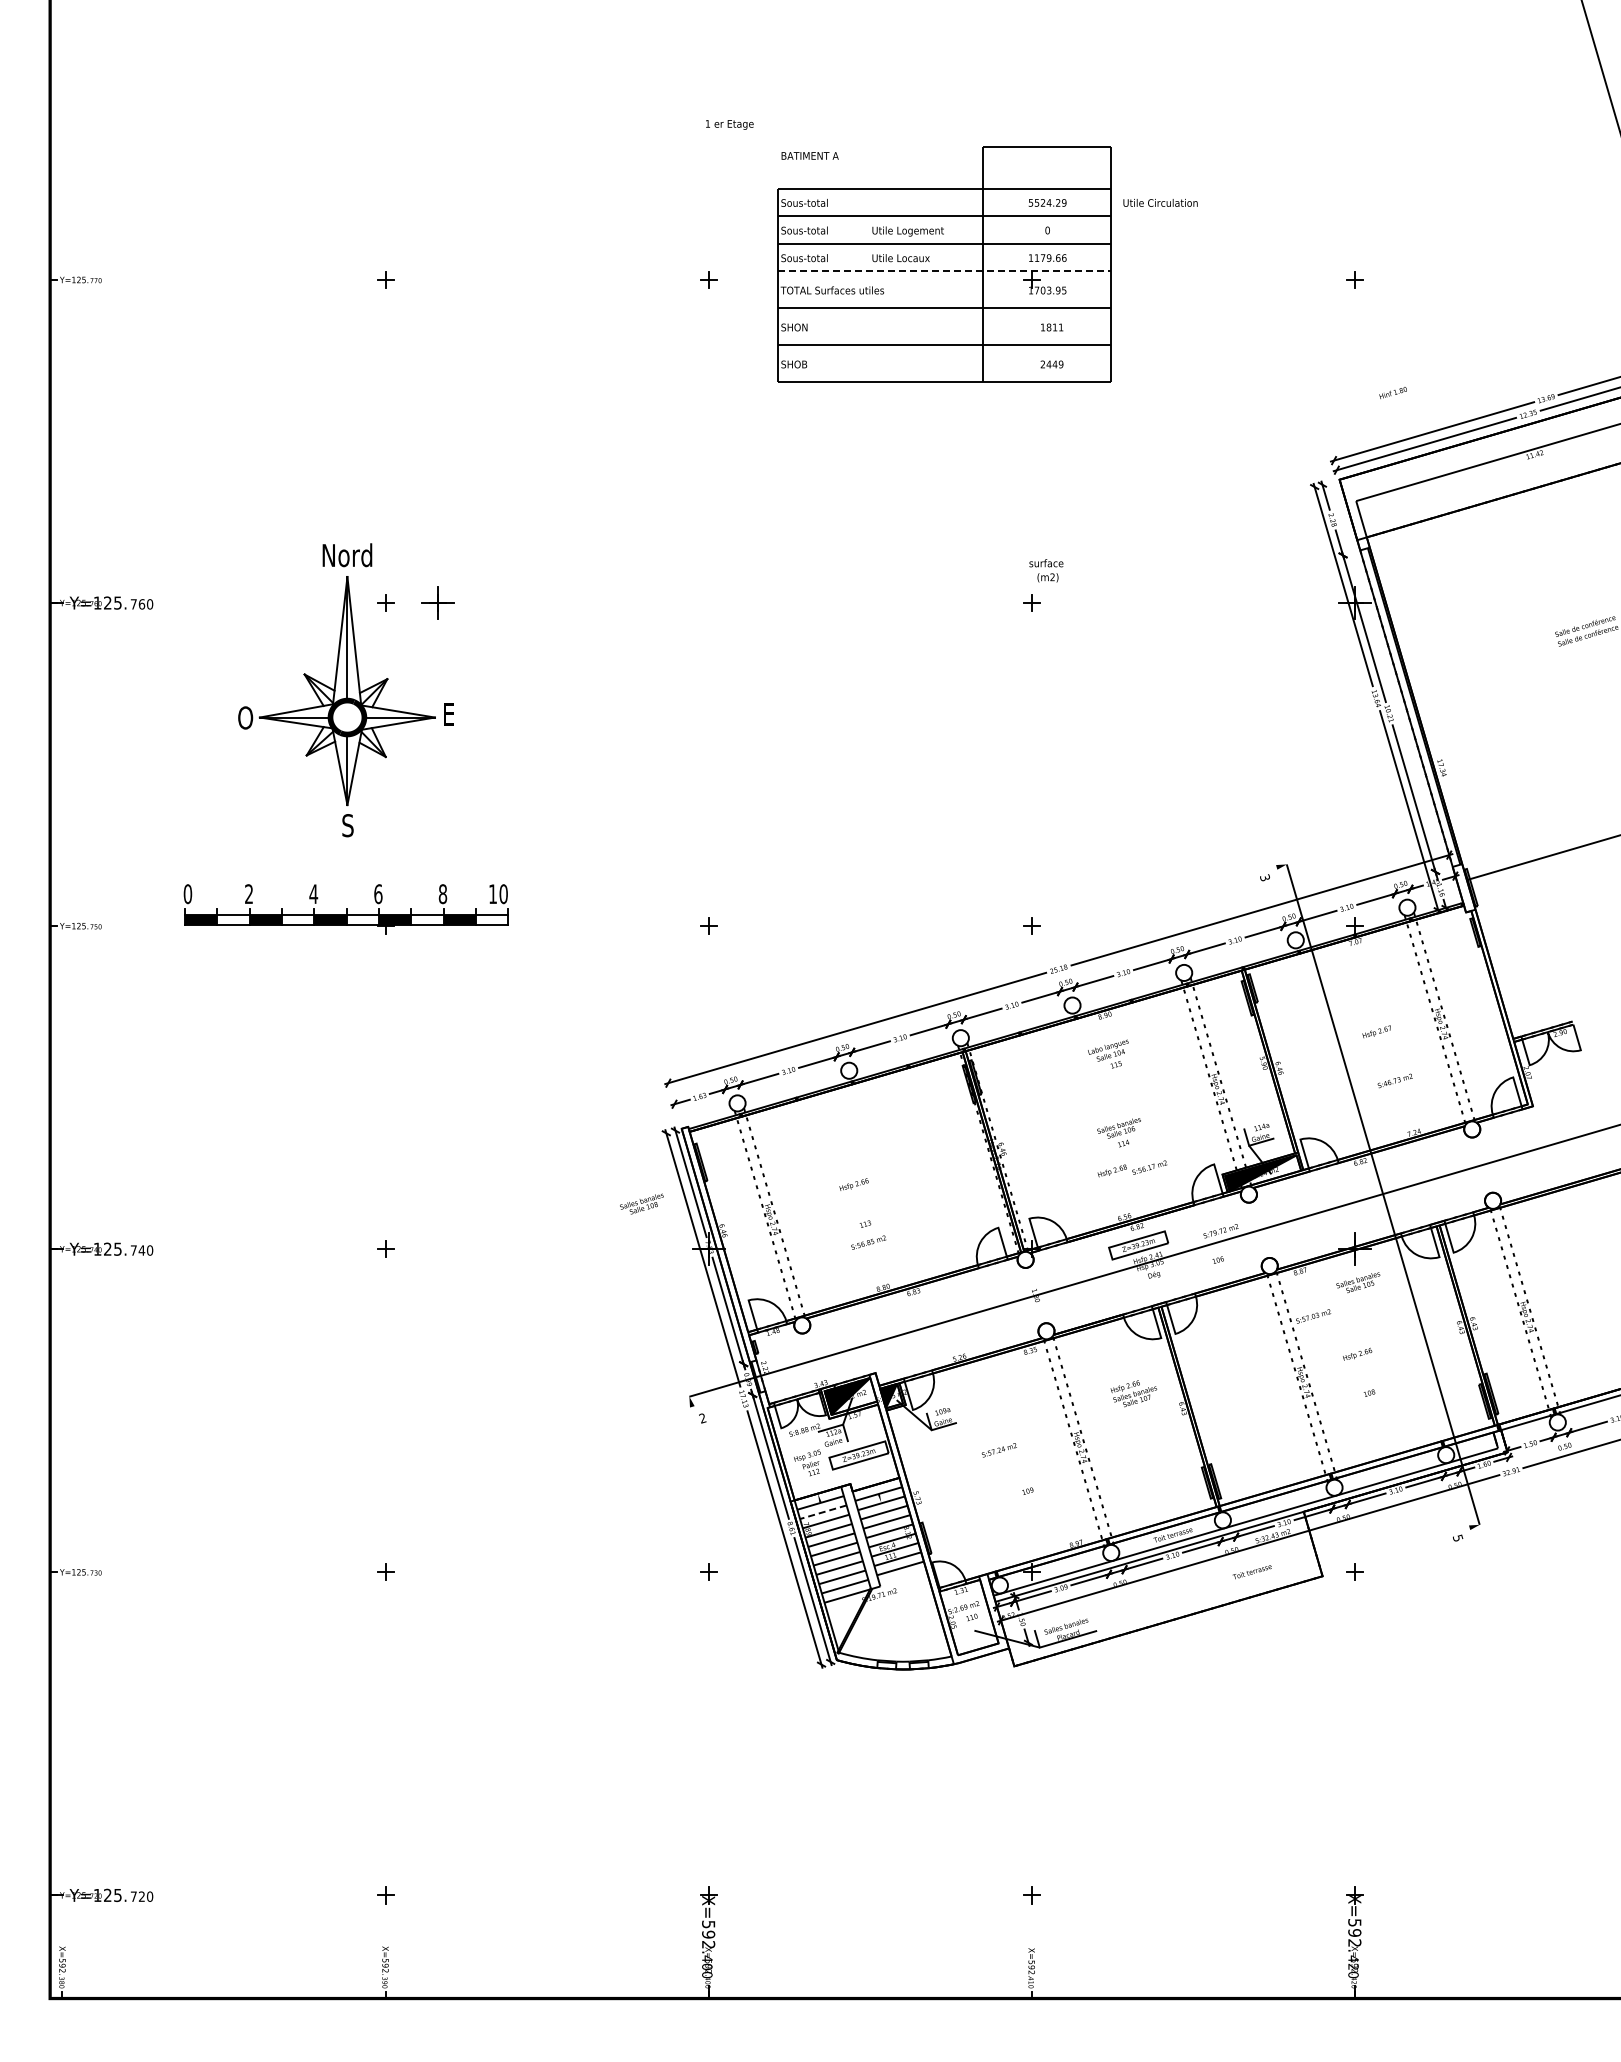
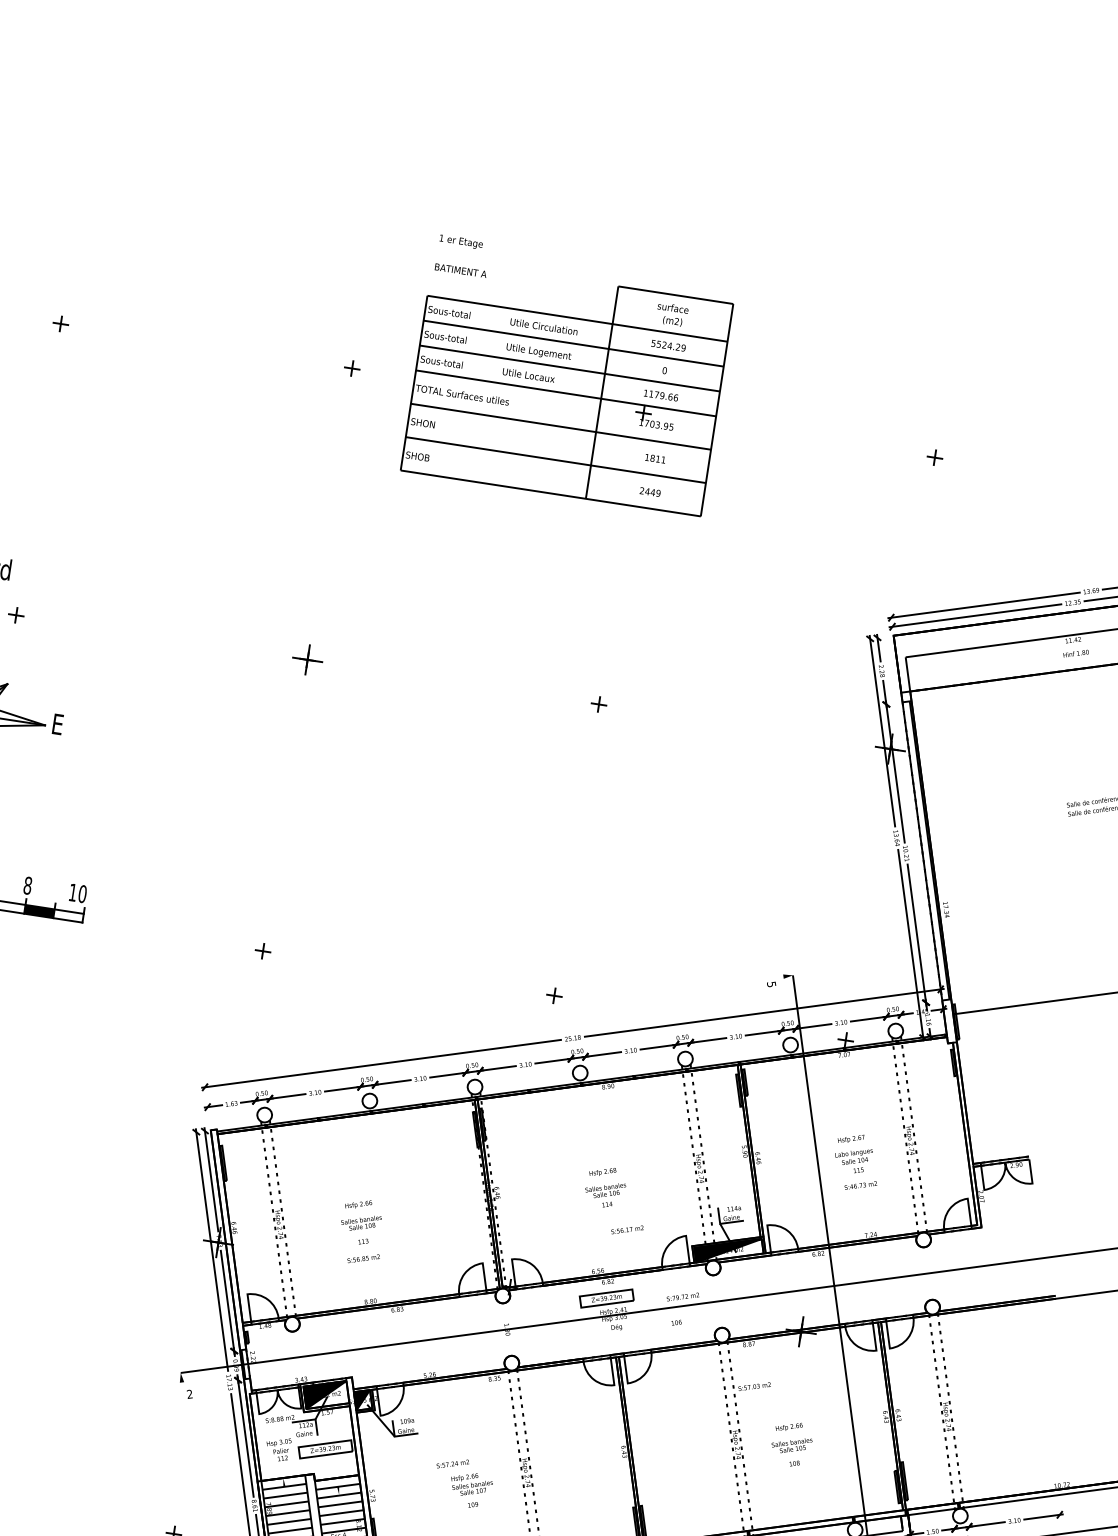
text: (729, 124) -> (461, 241), moved
text: (1160, 202) -> (544, 326), moved
line: (944, 271) -> (566, 393), dashed -> solid
text: (1392, 392) -> (1075, 653), moved
text: (1046, 570) -> (672, 314), moved
part: (437, 602) -> (307, 659), moved
text: (1266, 877) -> (772, 984), 3 -> 5
text: (1108, 1053) -> (853, 1159), moved
text: (1111, 1170) -> (602, 1171), moved
text: (641, 1203) -> (360, 1222), moved
text: (1358, 1282) -> (791, 1445), moved
text: (1133, 1393) -> (471, 1484), moved
line: (822, 1512) -> (284, 1495), dashed -> solid

